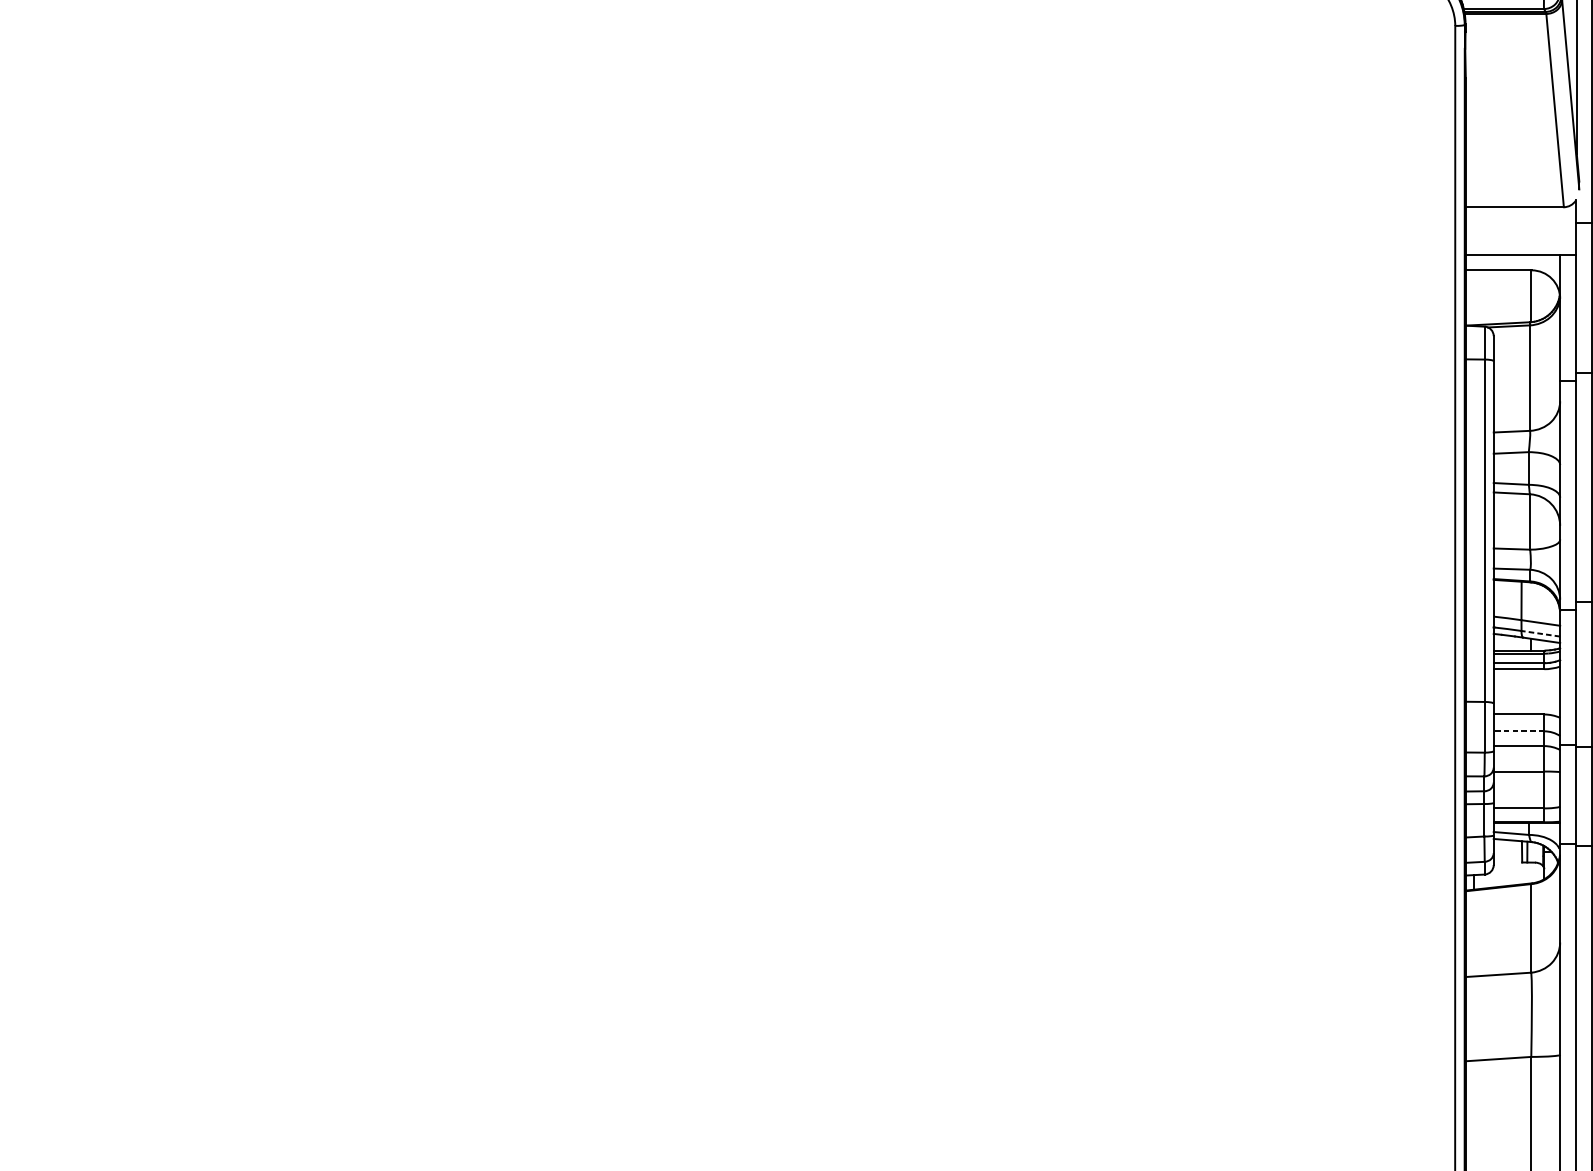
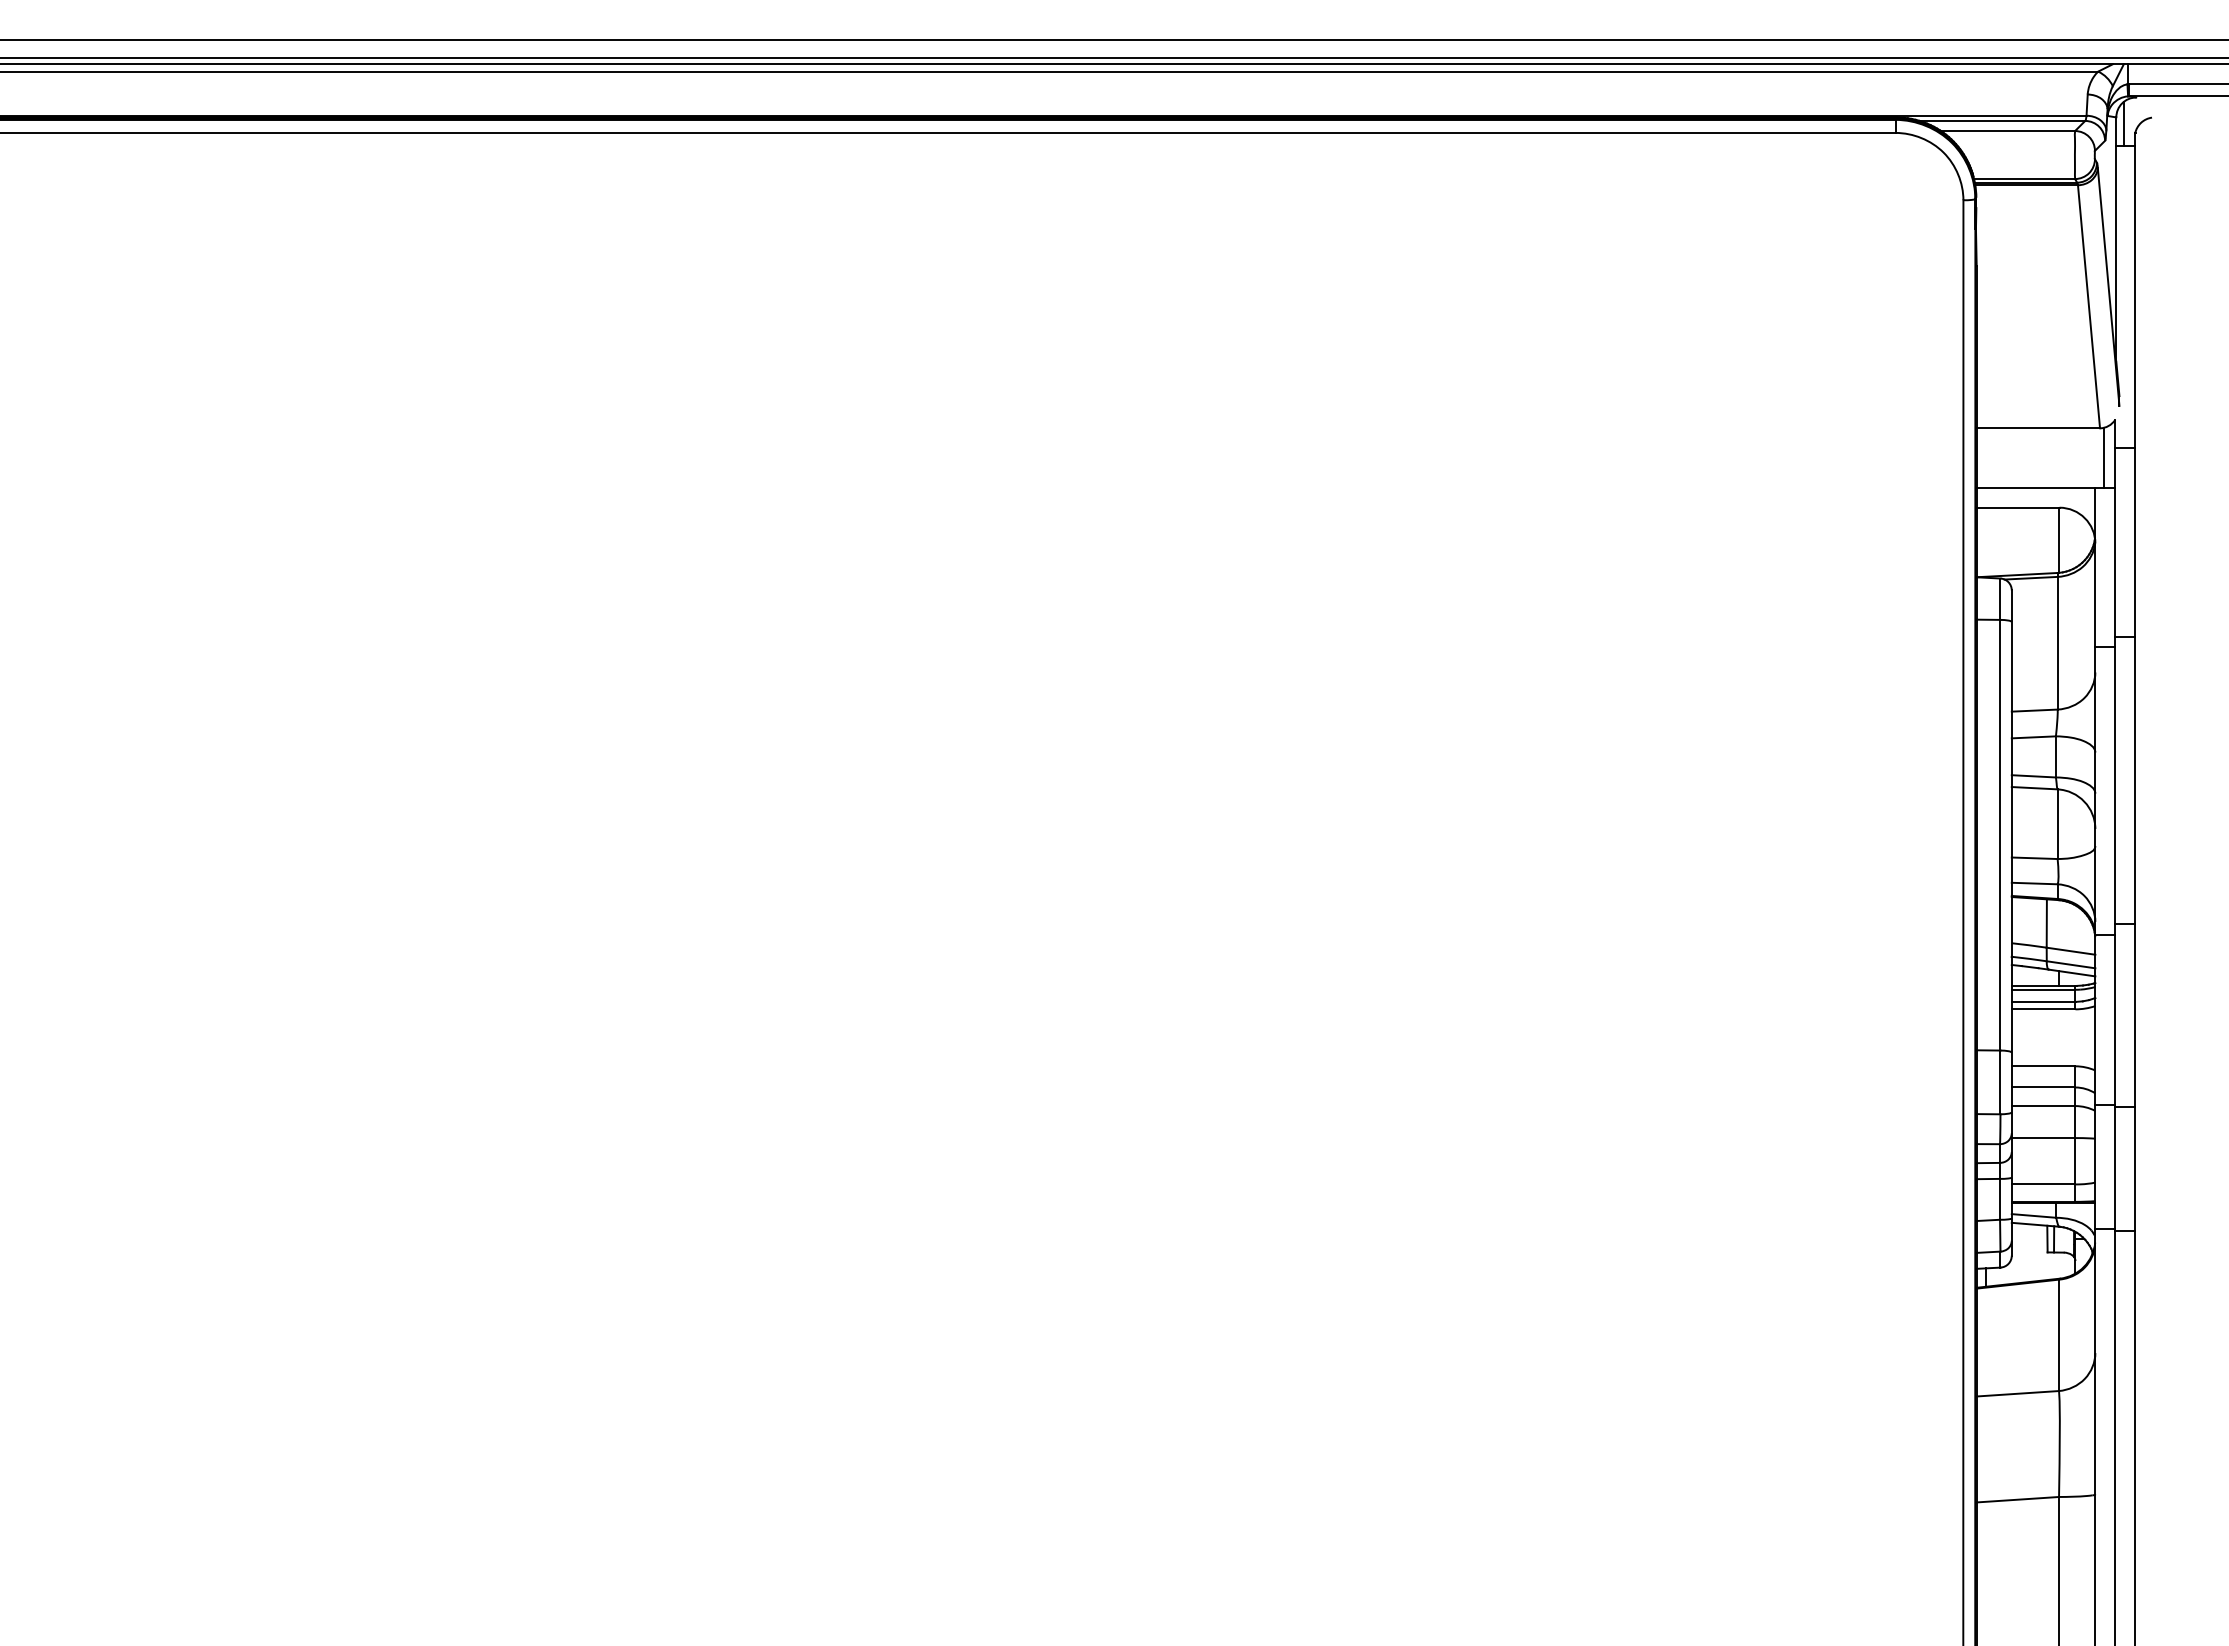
line: (1566, 230) -> (2103, 457), added
line: (1541, 633) -> (2071, 964), dashed -> solid
line: (1518, 731) -> (2043, 1087), dashed -> solid

